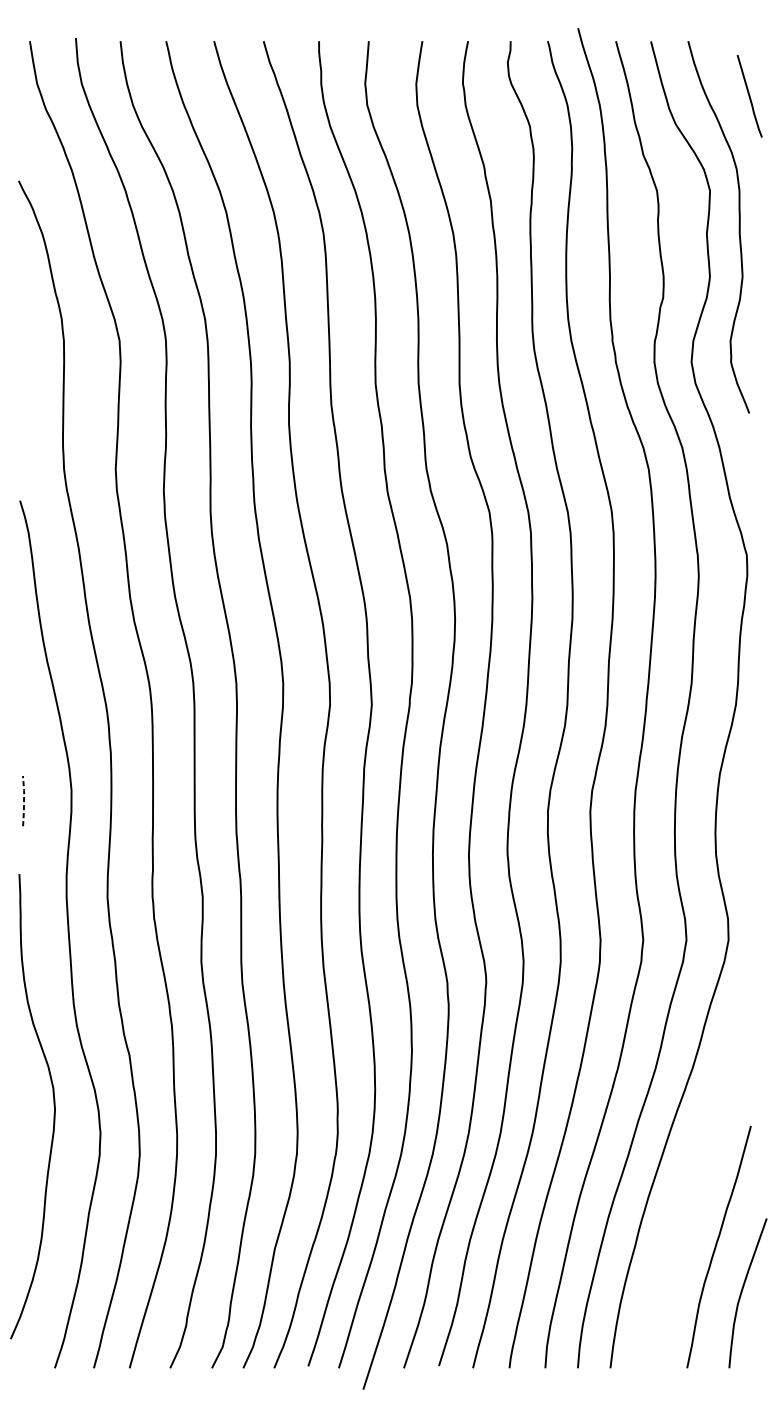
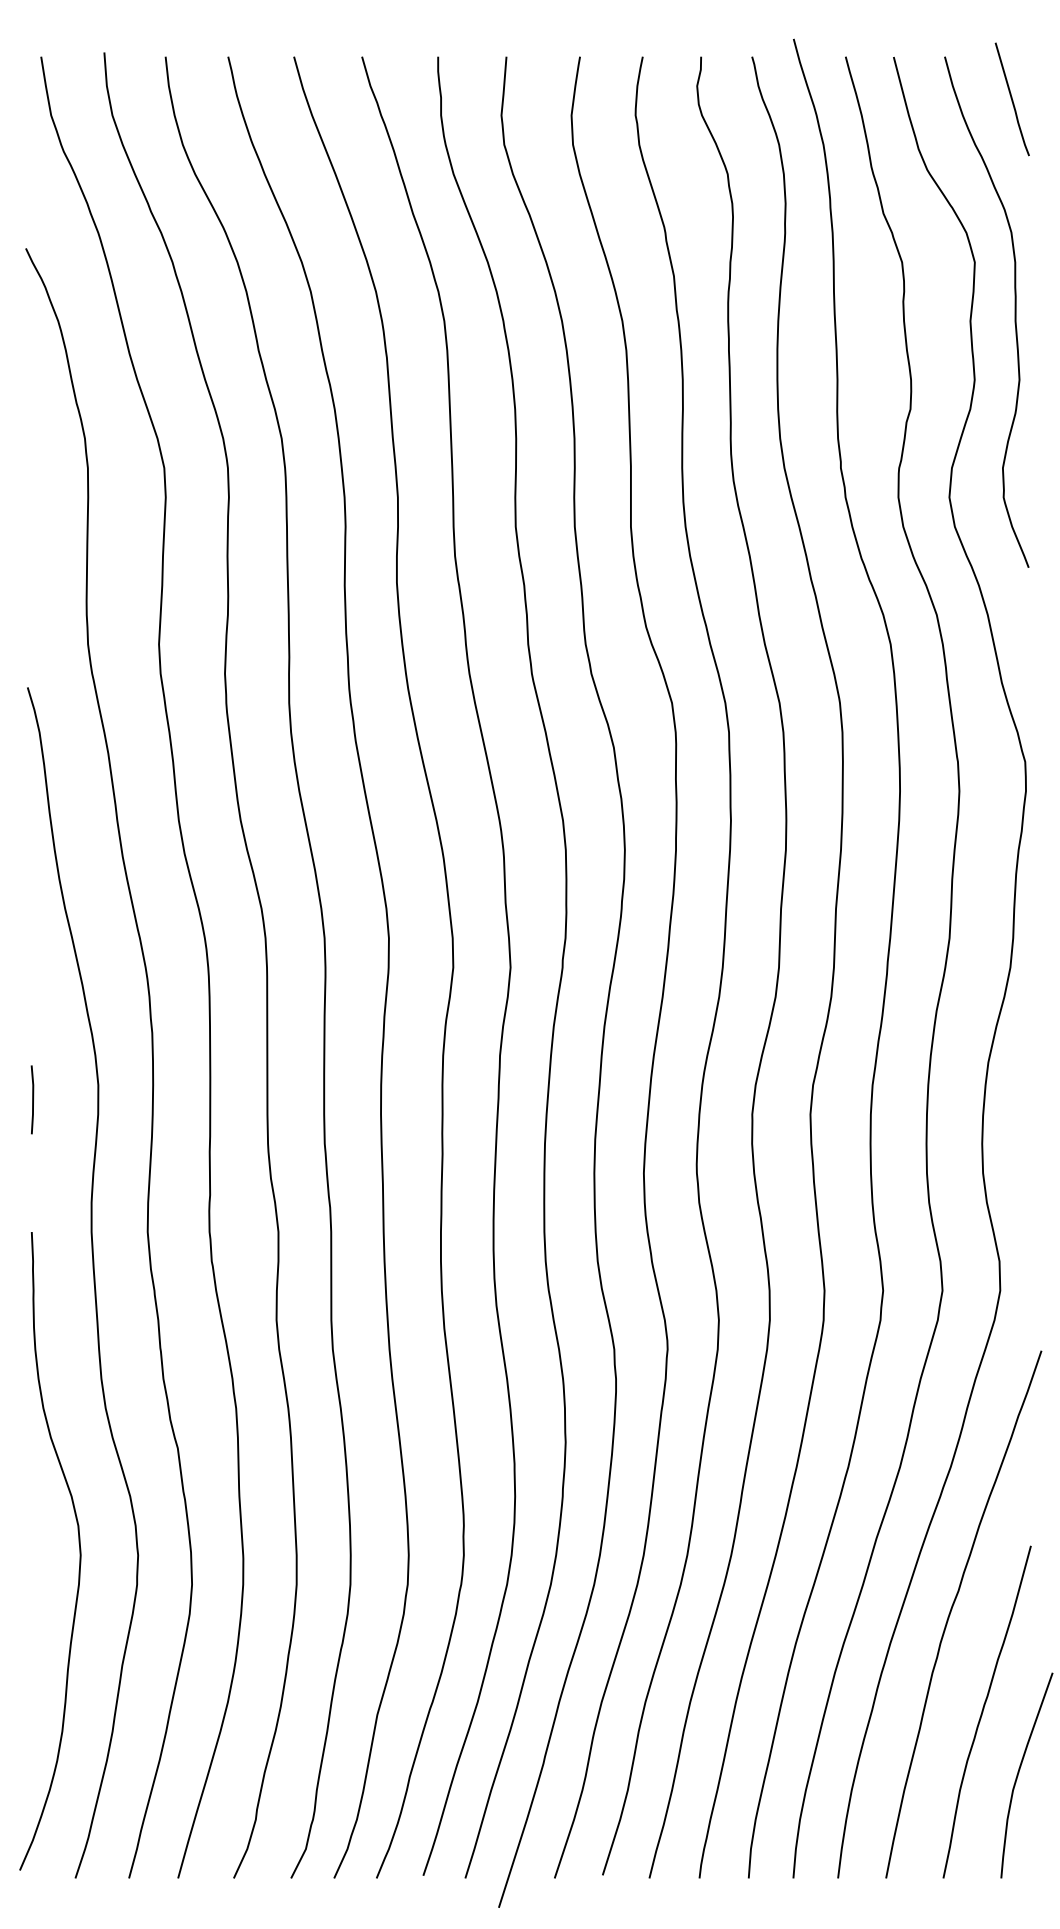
line: (749, 96) -> (1011, 99), moved
line: (24, 800) -> (33, 1099), dashed -> solid
curve: (54, 1106) -> (79, 1551), moved
curve: (693, 1172) -> (952, 1609), added

